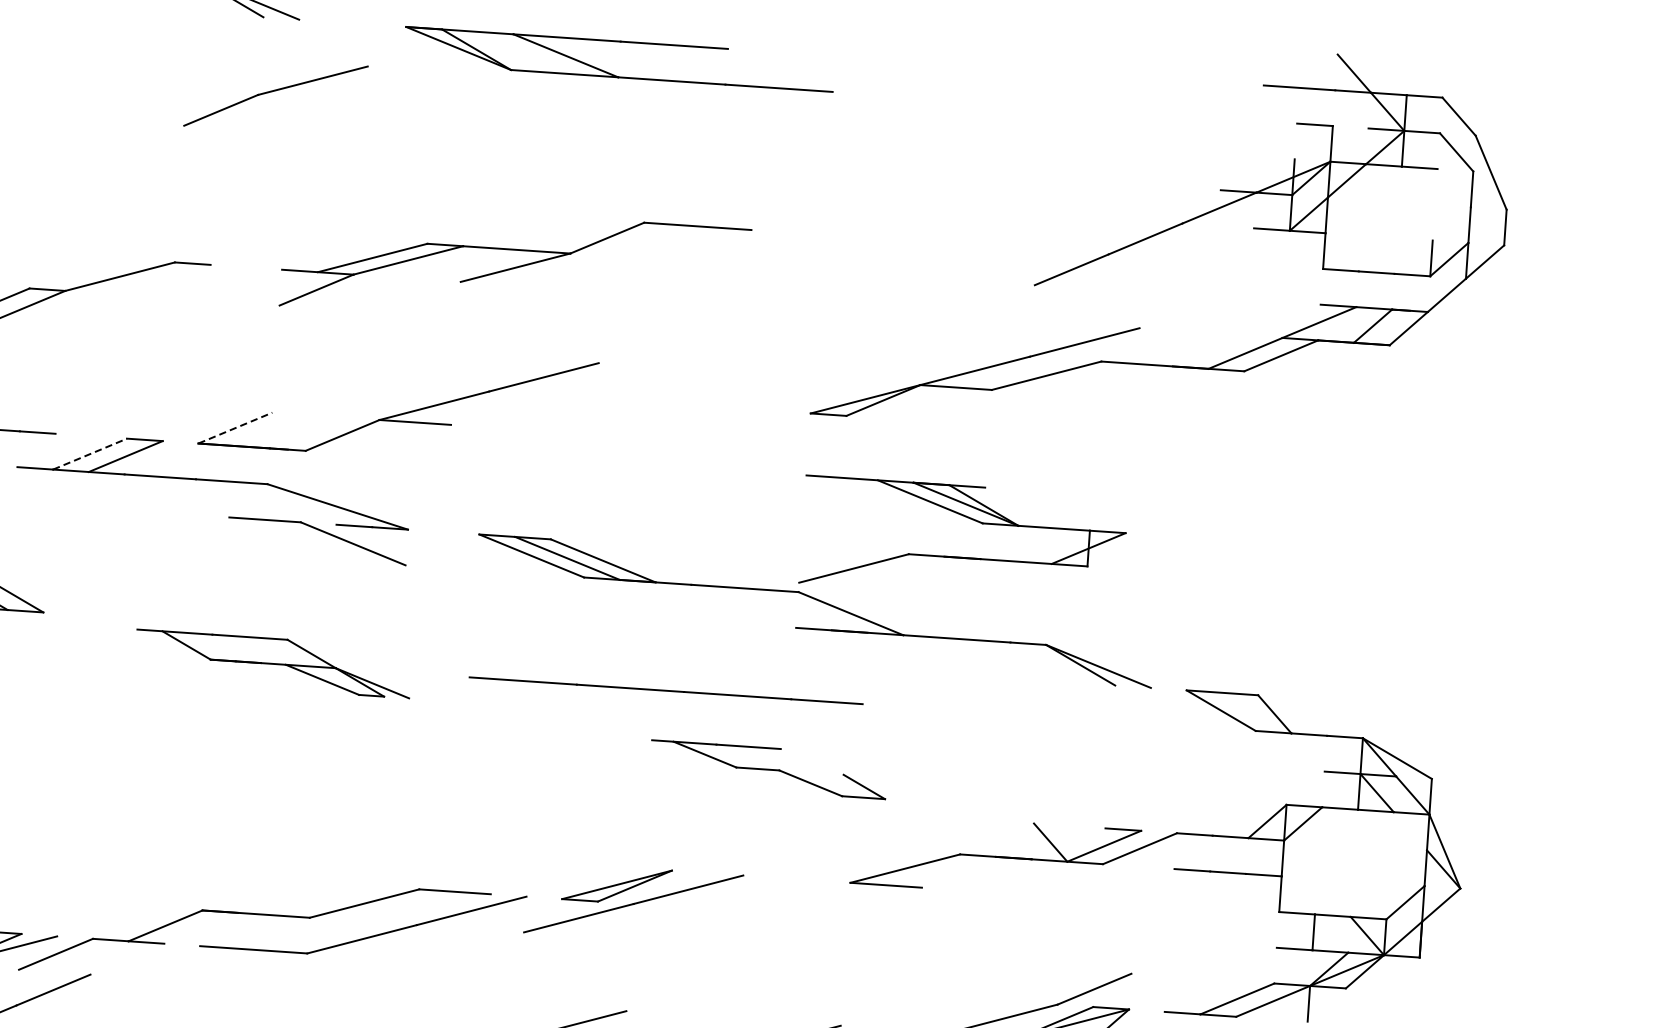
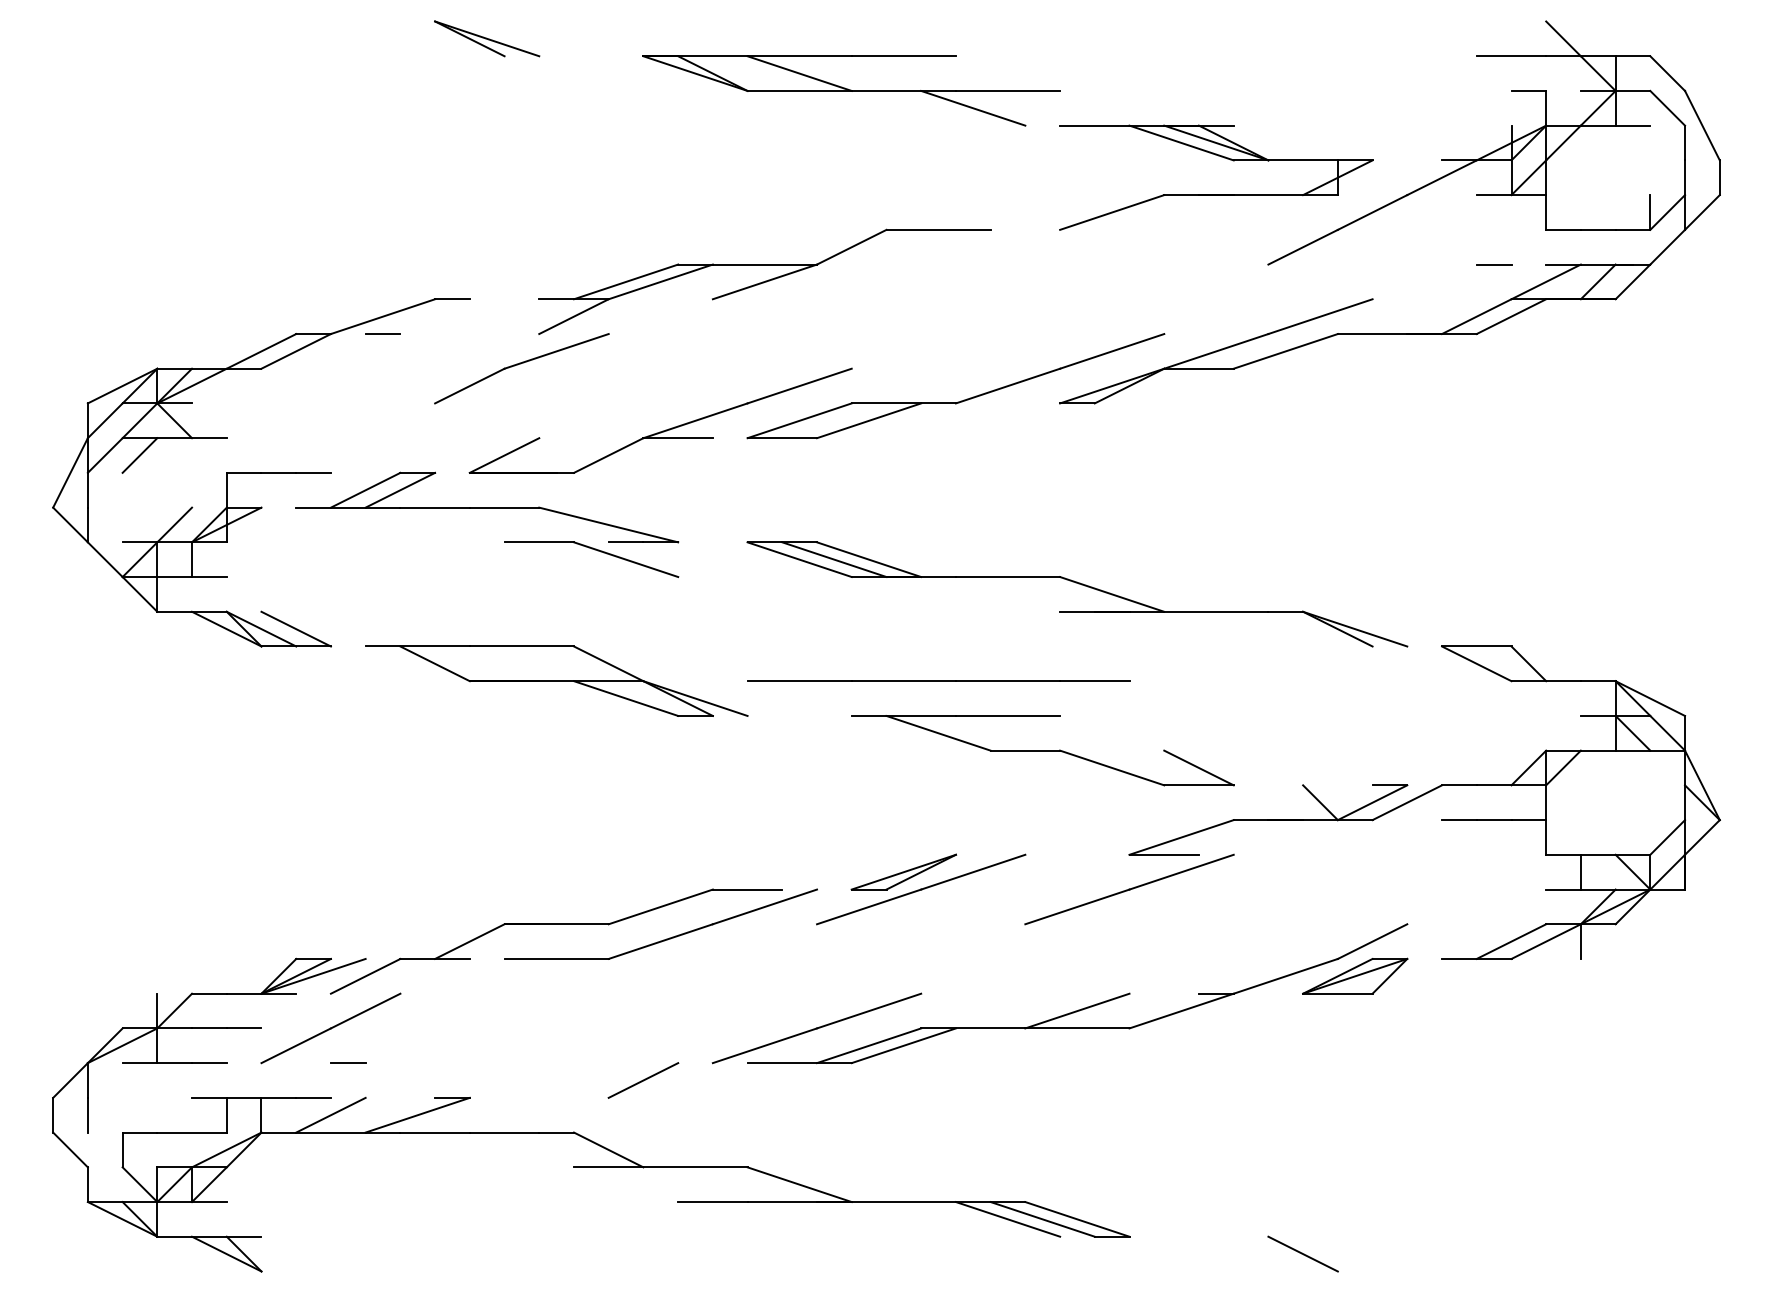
part: (275, 95) -> (521, 368), moved
line: (742, 102) -> (973, 107), added
line: (118, 295) -> (382, 334), added
line: (1266, 300) -> (1493, 264), added
part: (709, 403) -> (961, 400), added
line: (235, 428) -> (504, 455), dashed -> solid
line: (89, 454) -> (365, 490), dashed -> solid
part: (962, 557) -> (1216, 194), moved
part: (273, 663) -> (556, 680), size x1.43
part: (768, 769) -> (1042, 750), size x1.67
line: (848, 918) -> (1129, 889), added

